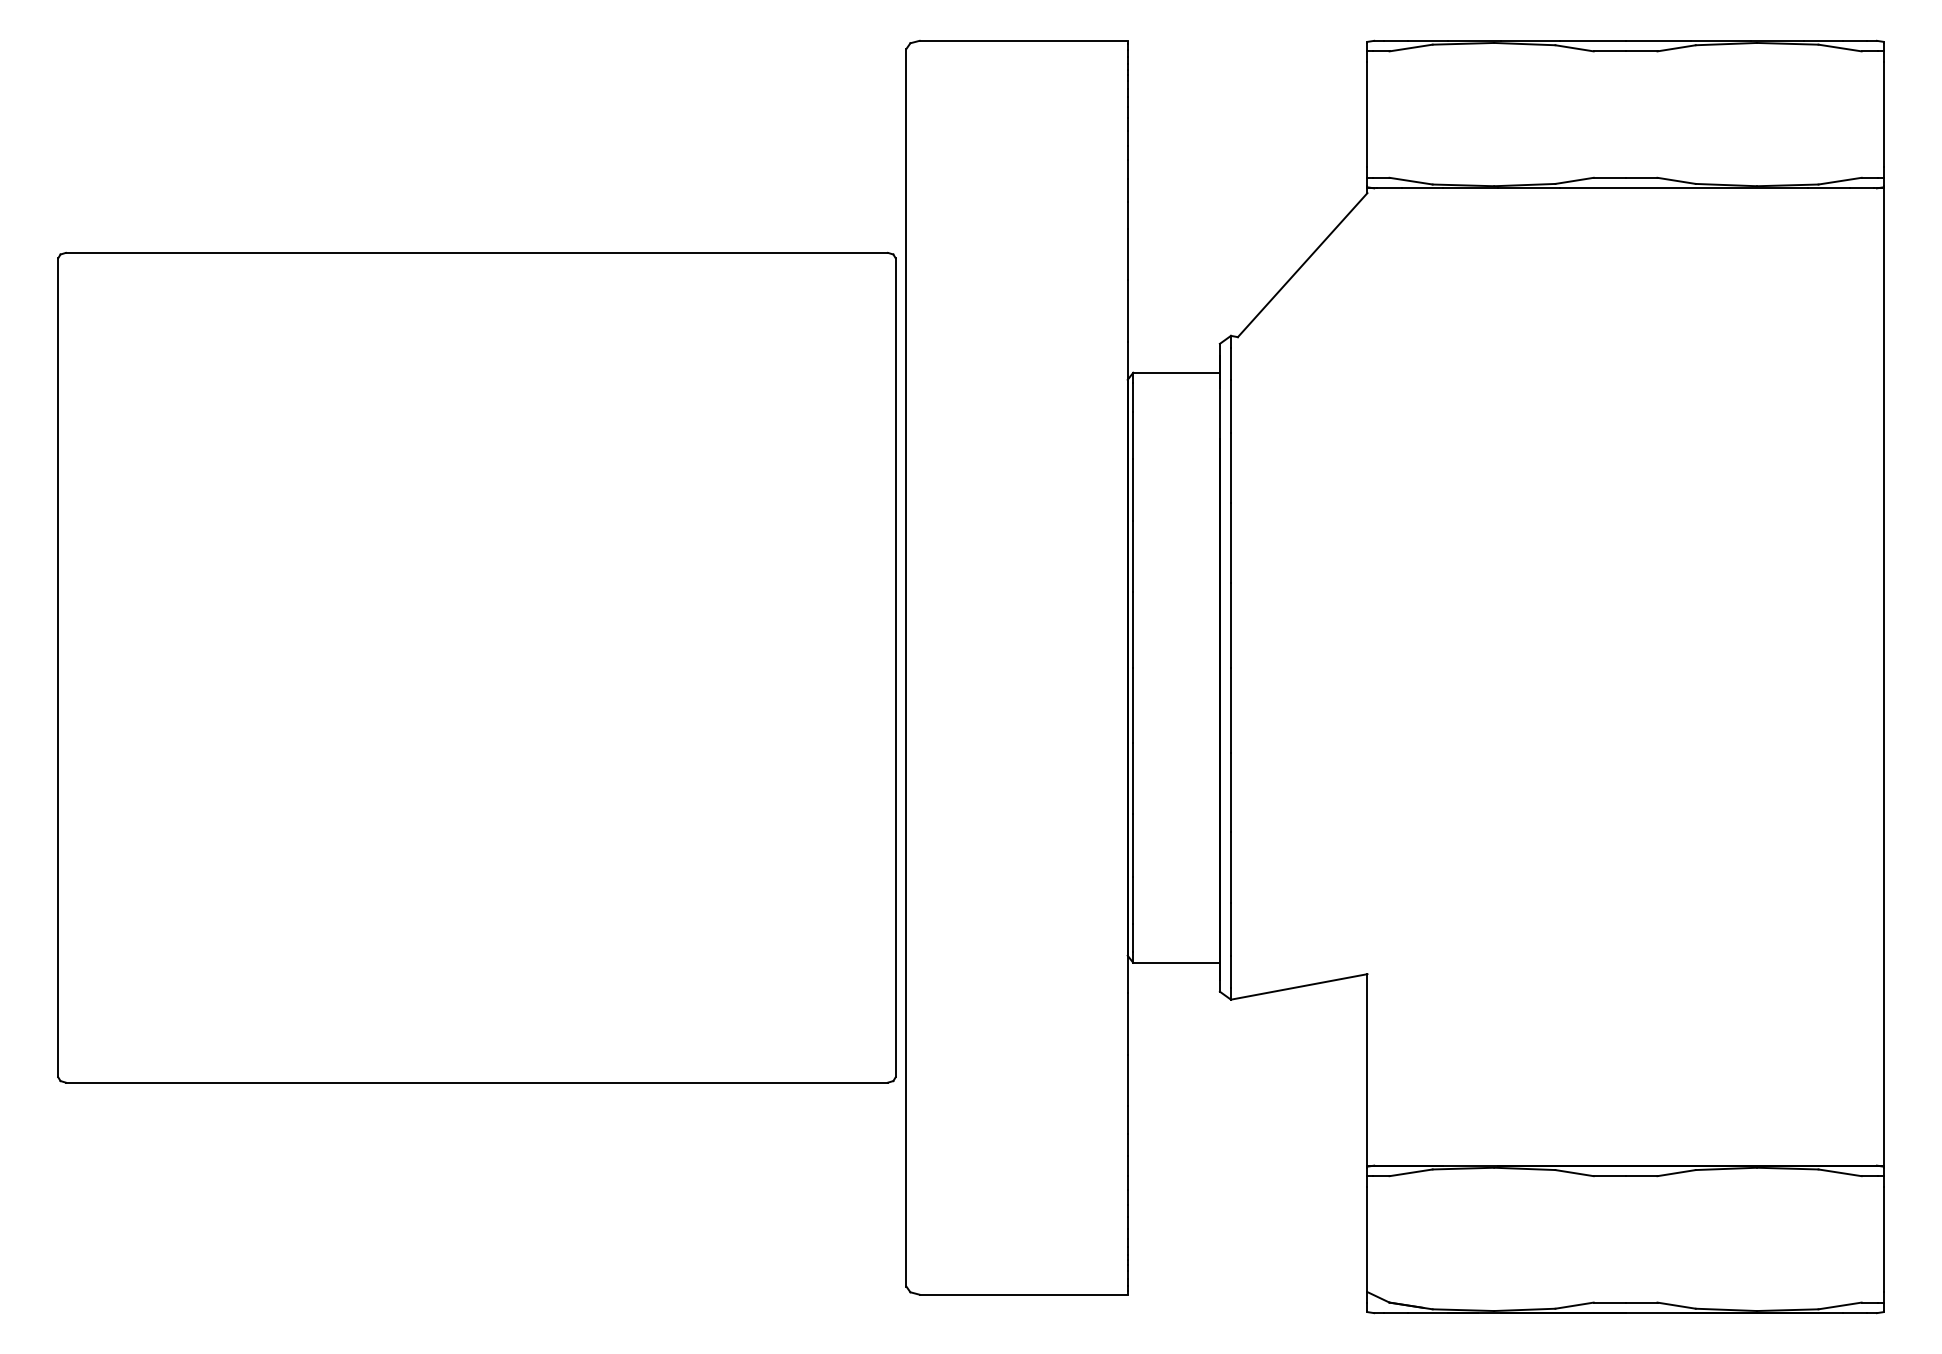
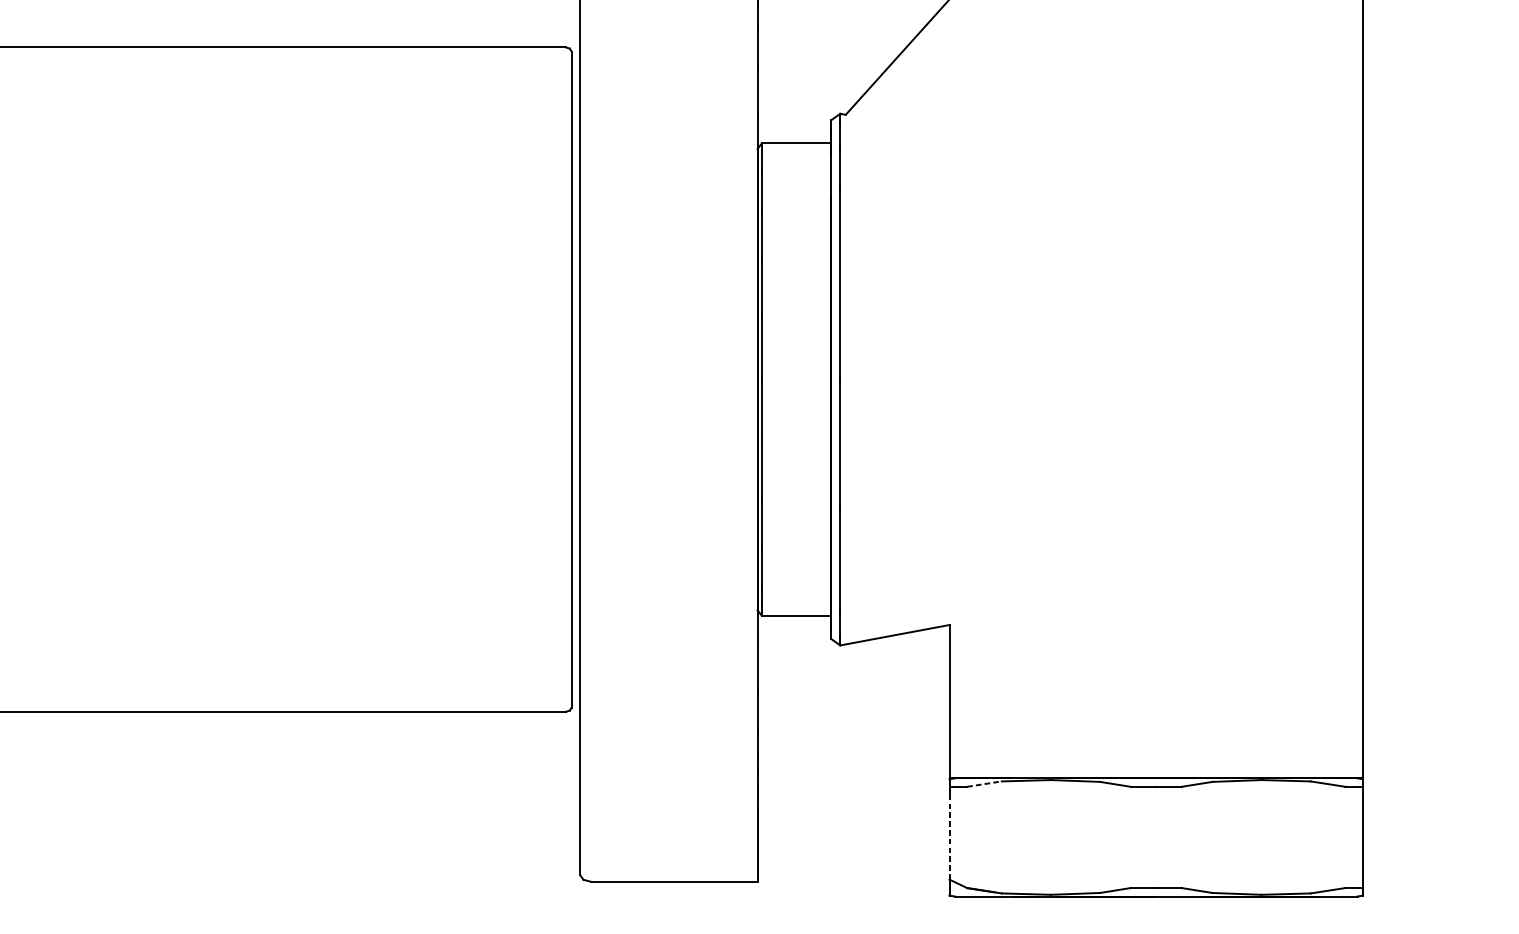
line: (1411, 1172) -> (984, 783), solid -> dashed
line: (1367, 1239) -> (949, 837), solid -> dashed

